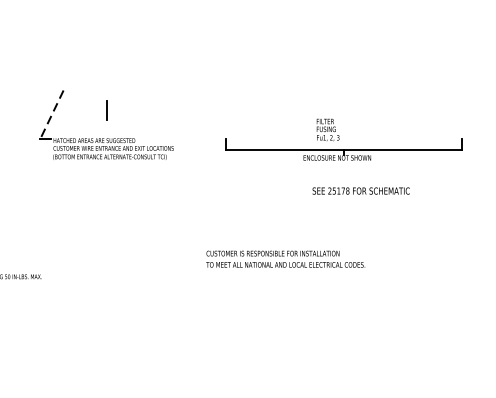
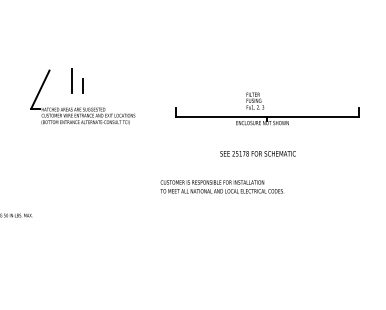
line: (93, 103) -> (72, 80), added
line: (51, 116) -> (40, 90), dashed -> solid
text: (360, 190) -> (257, 153), moved
text: (284, 258) -> (221, 186), moved

